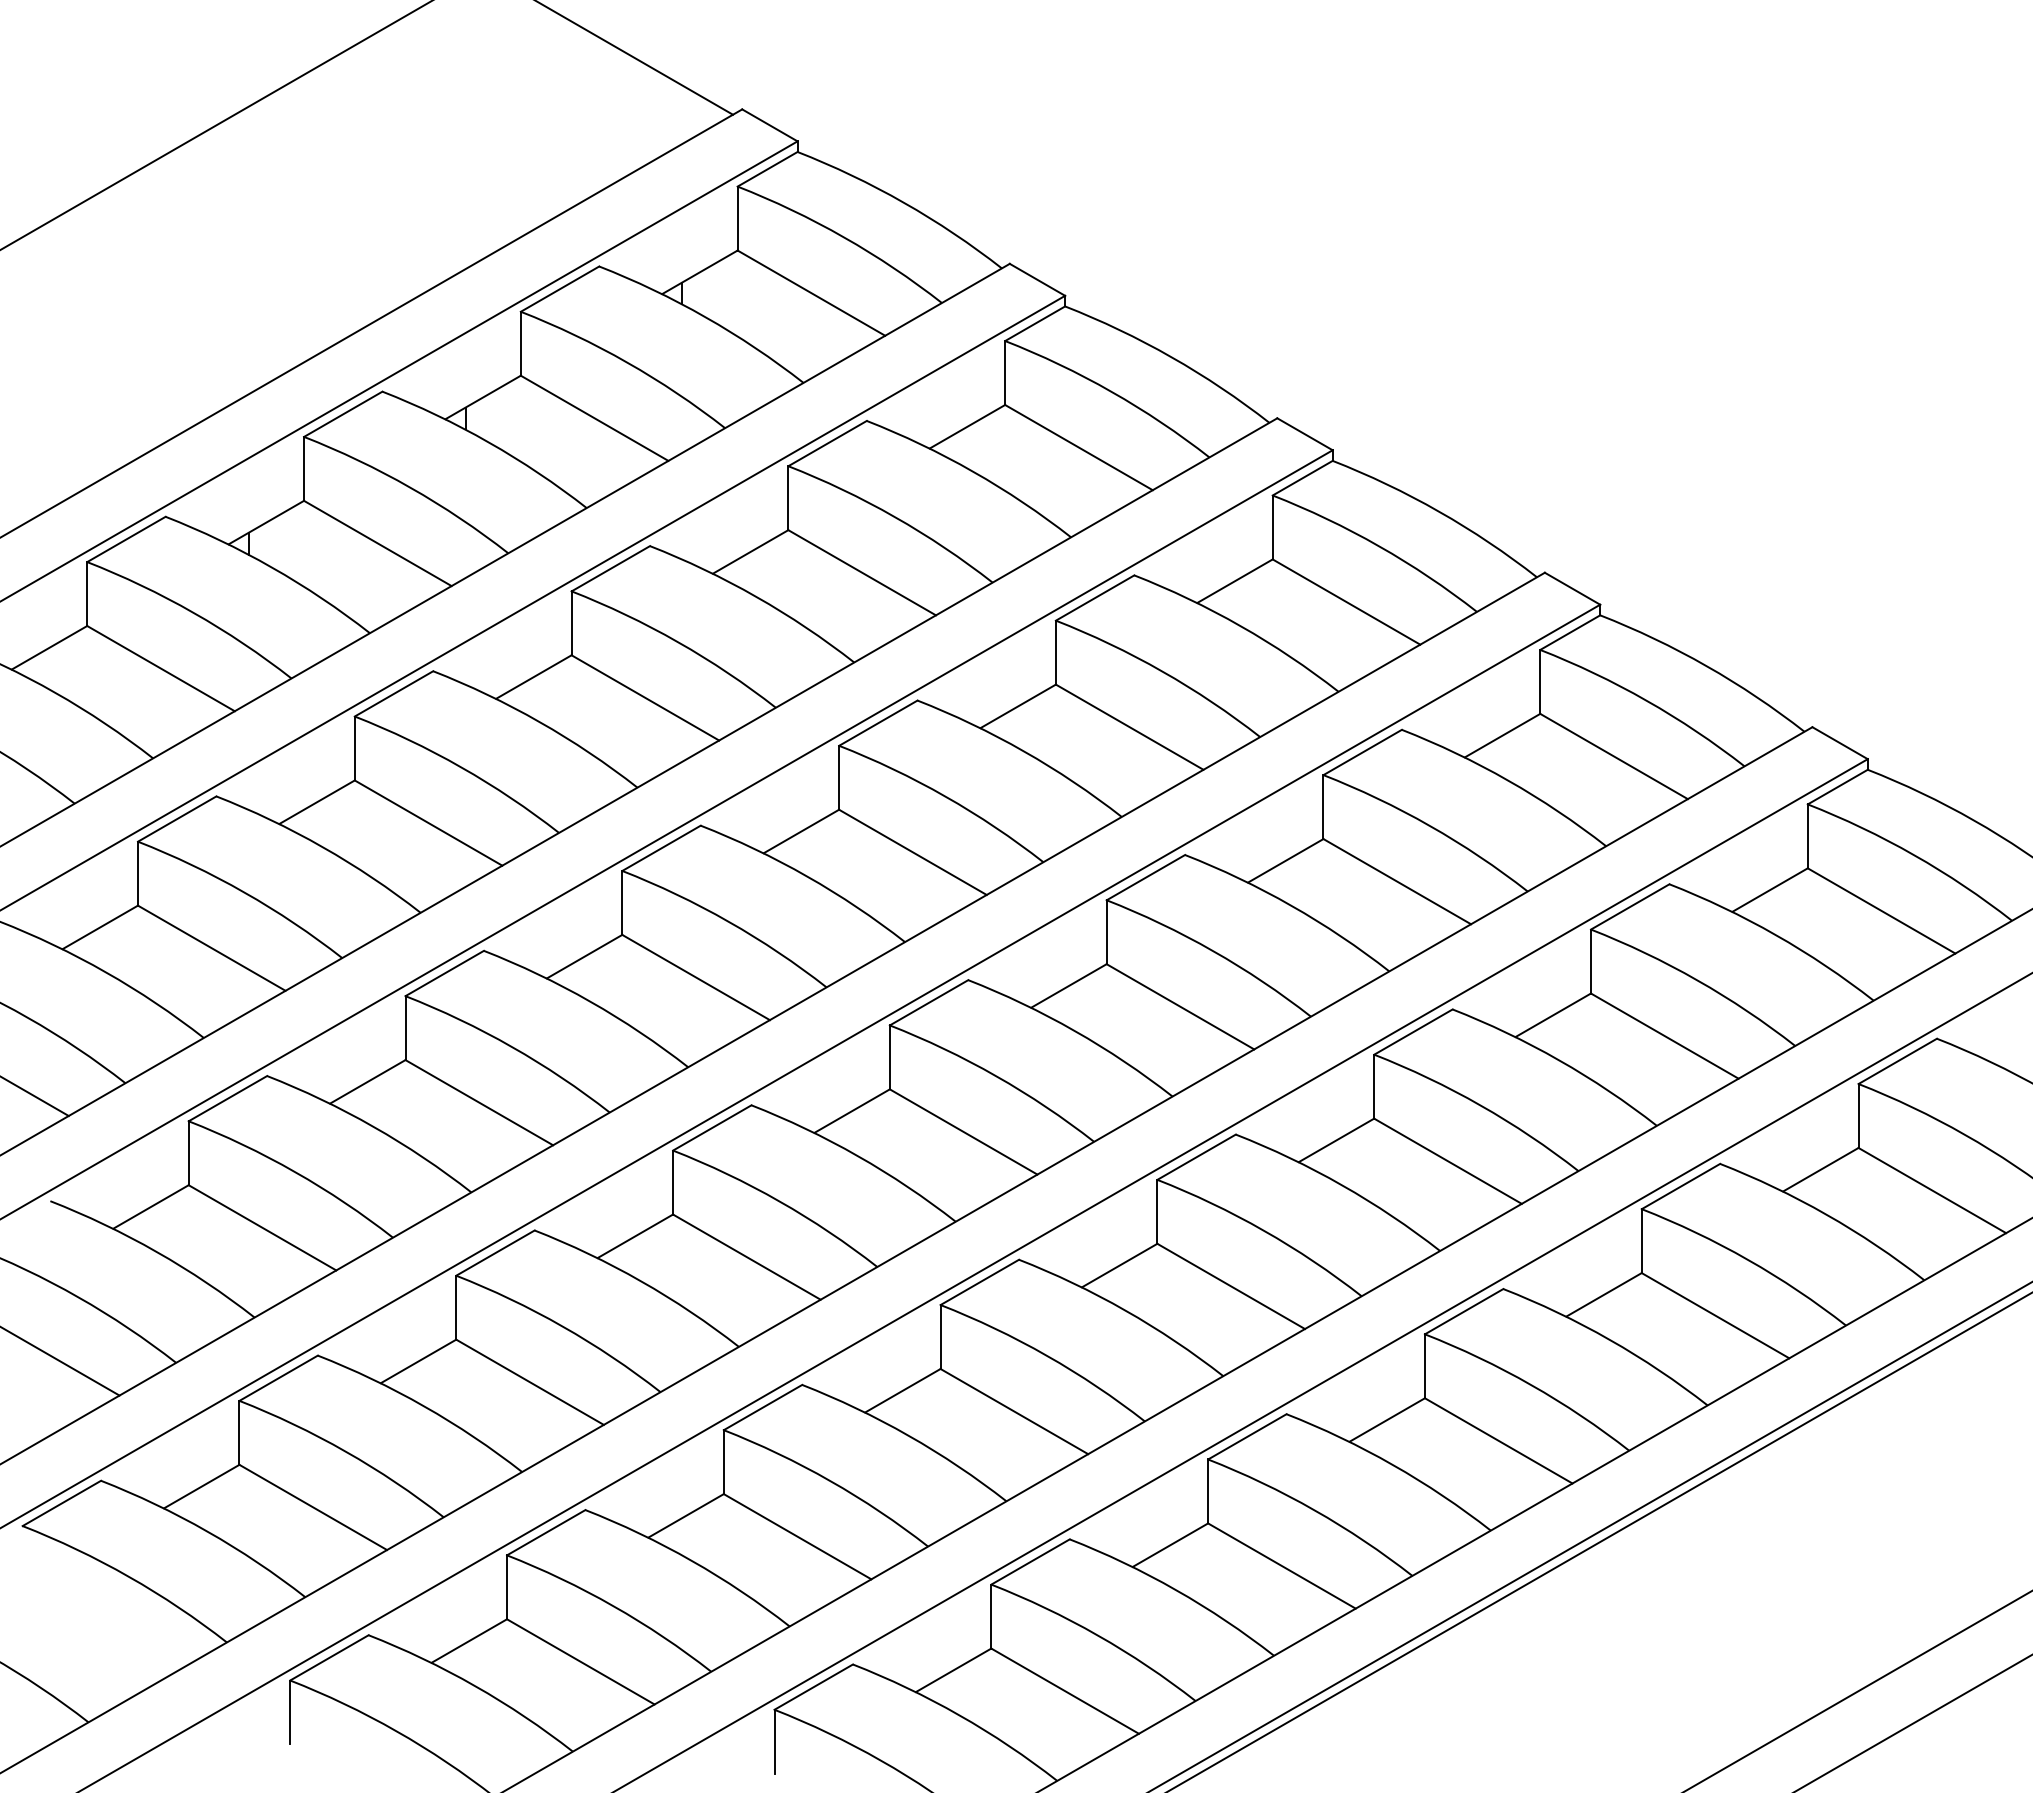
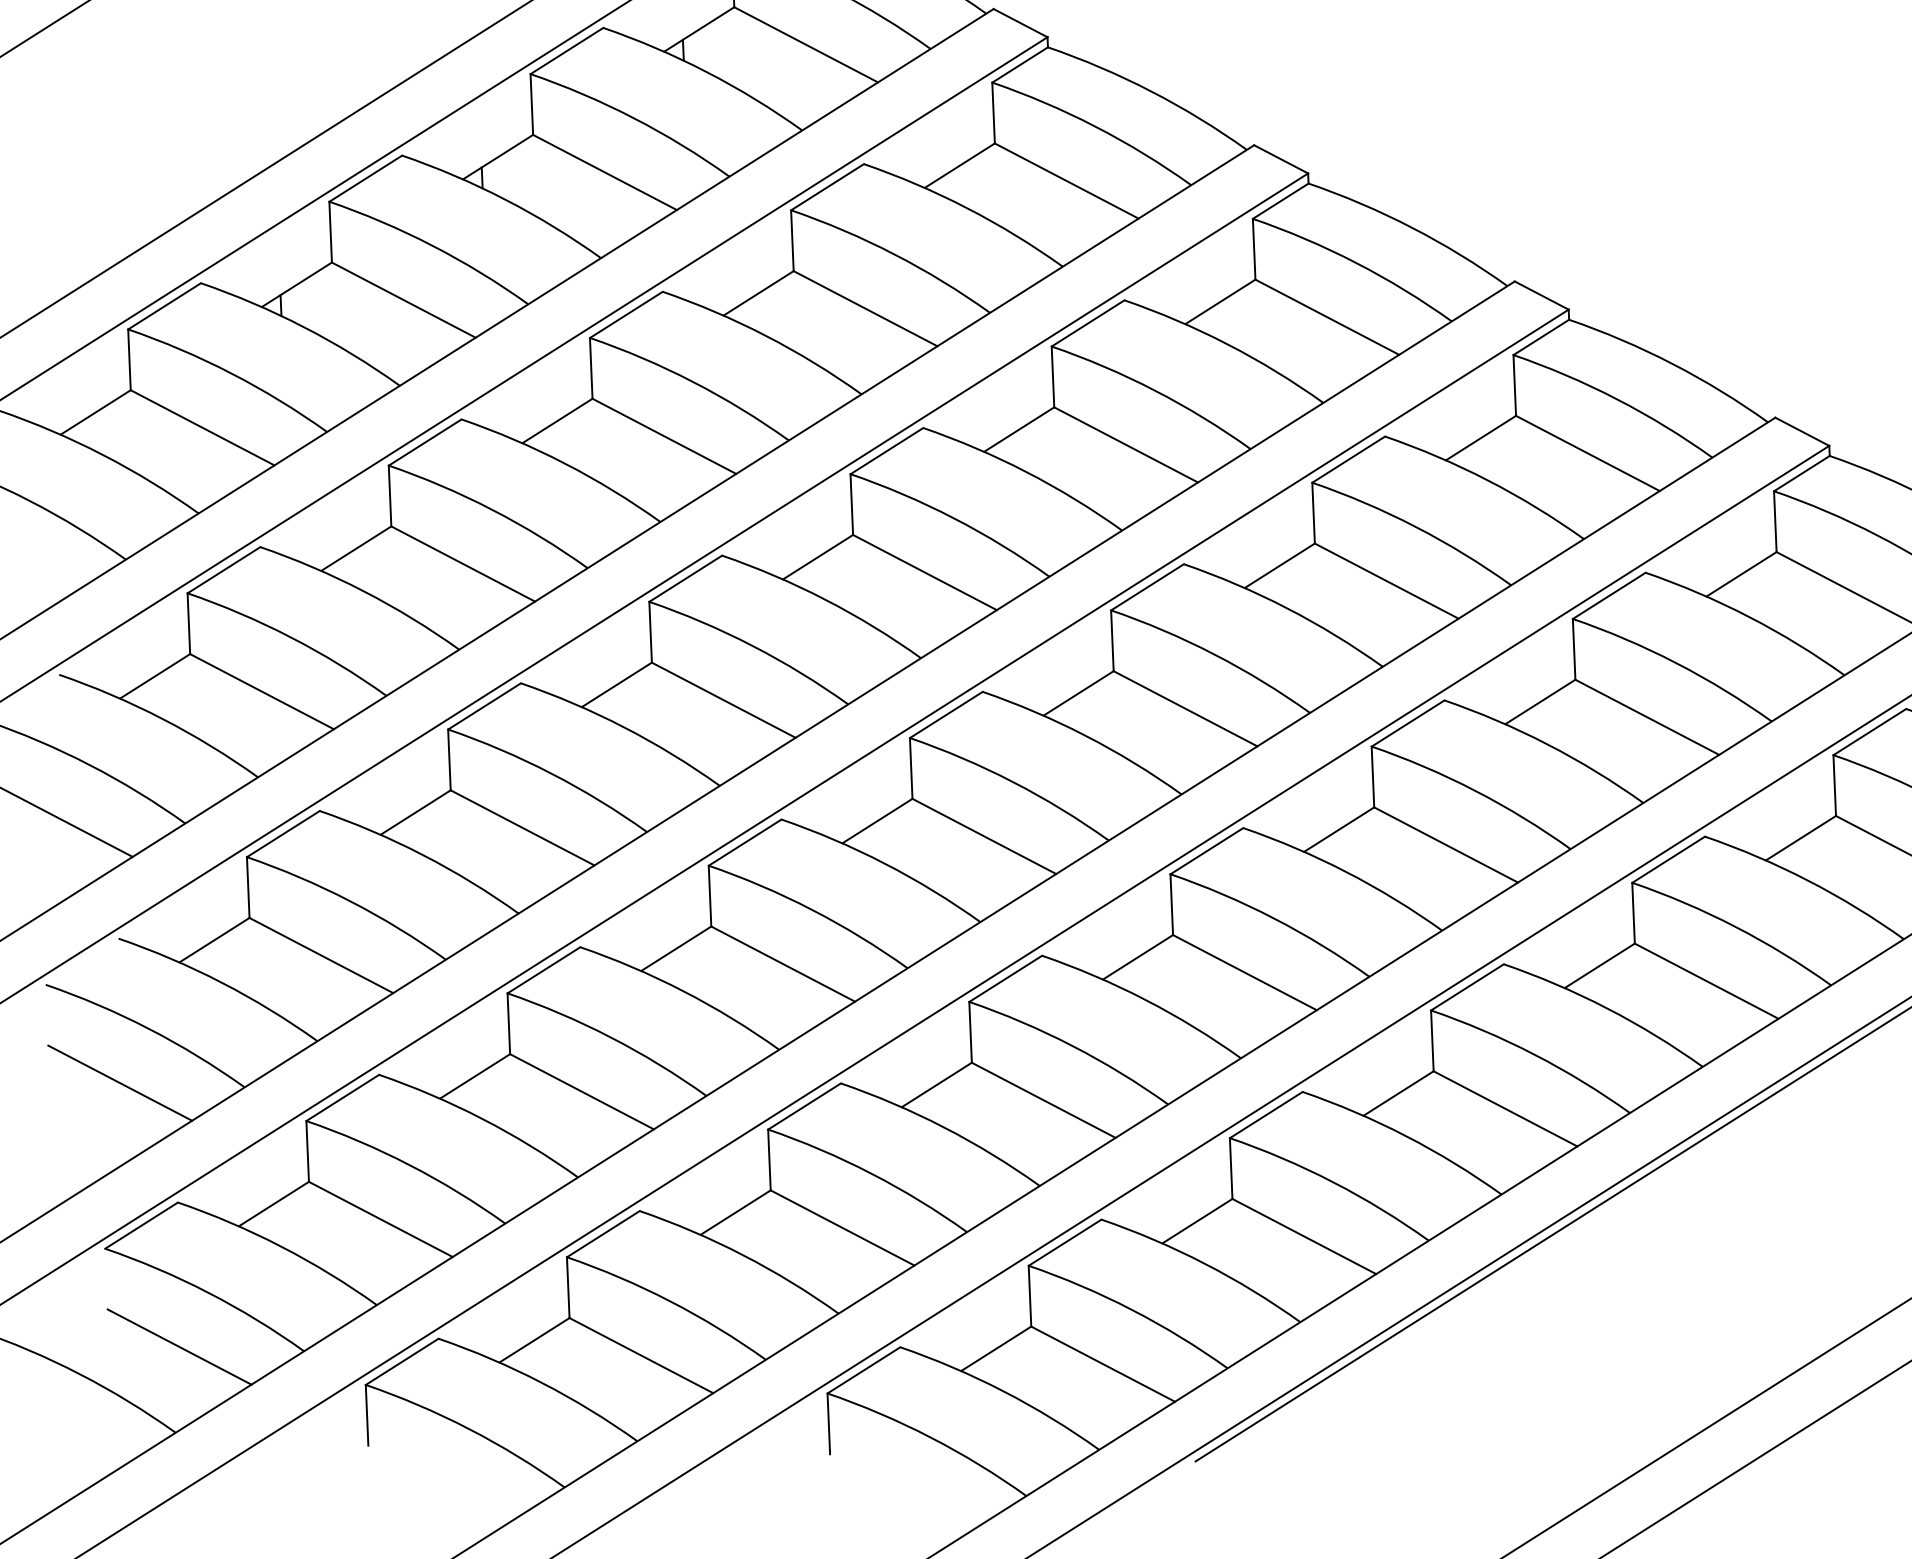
line: (96, 1632) -> (179, 1346), added

